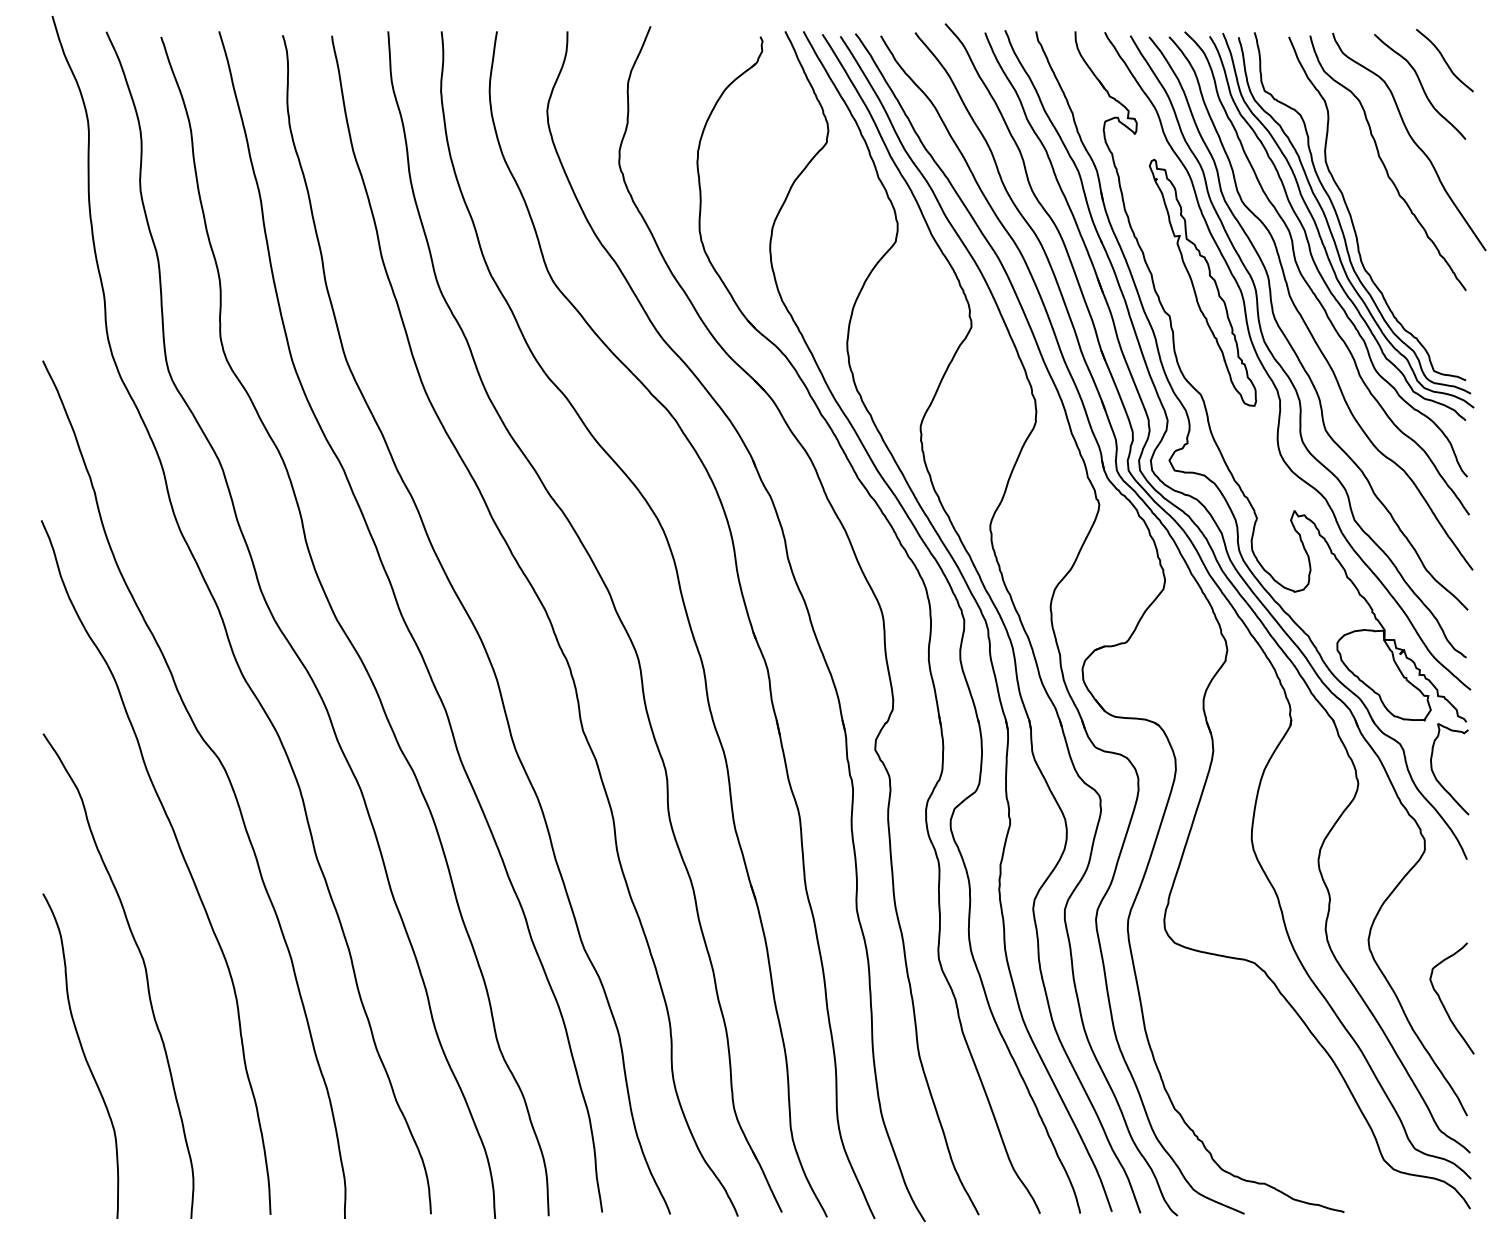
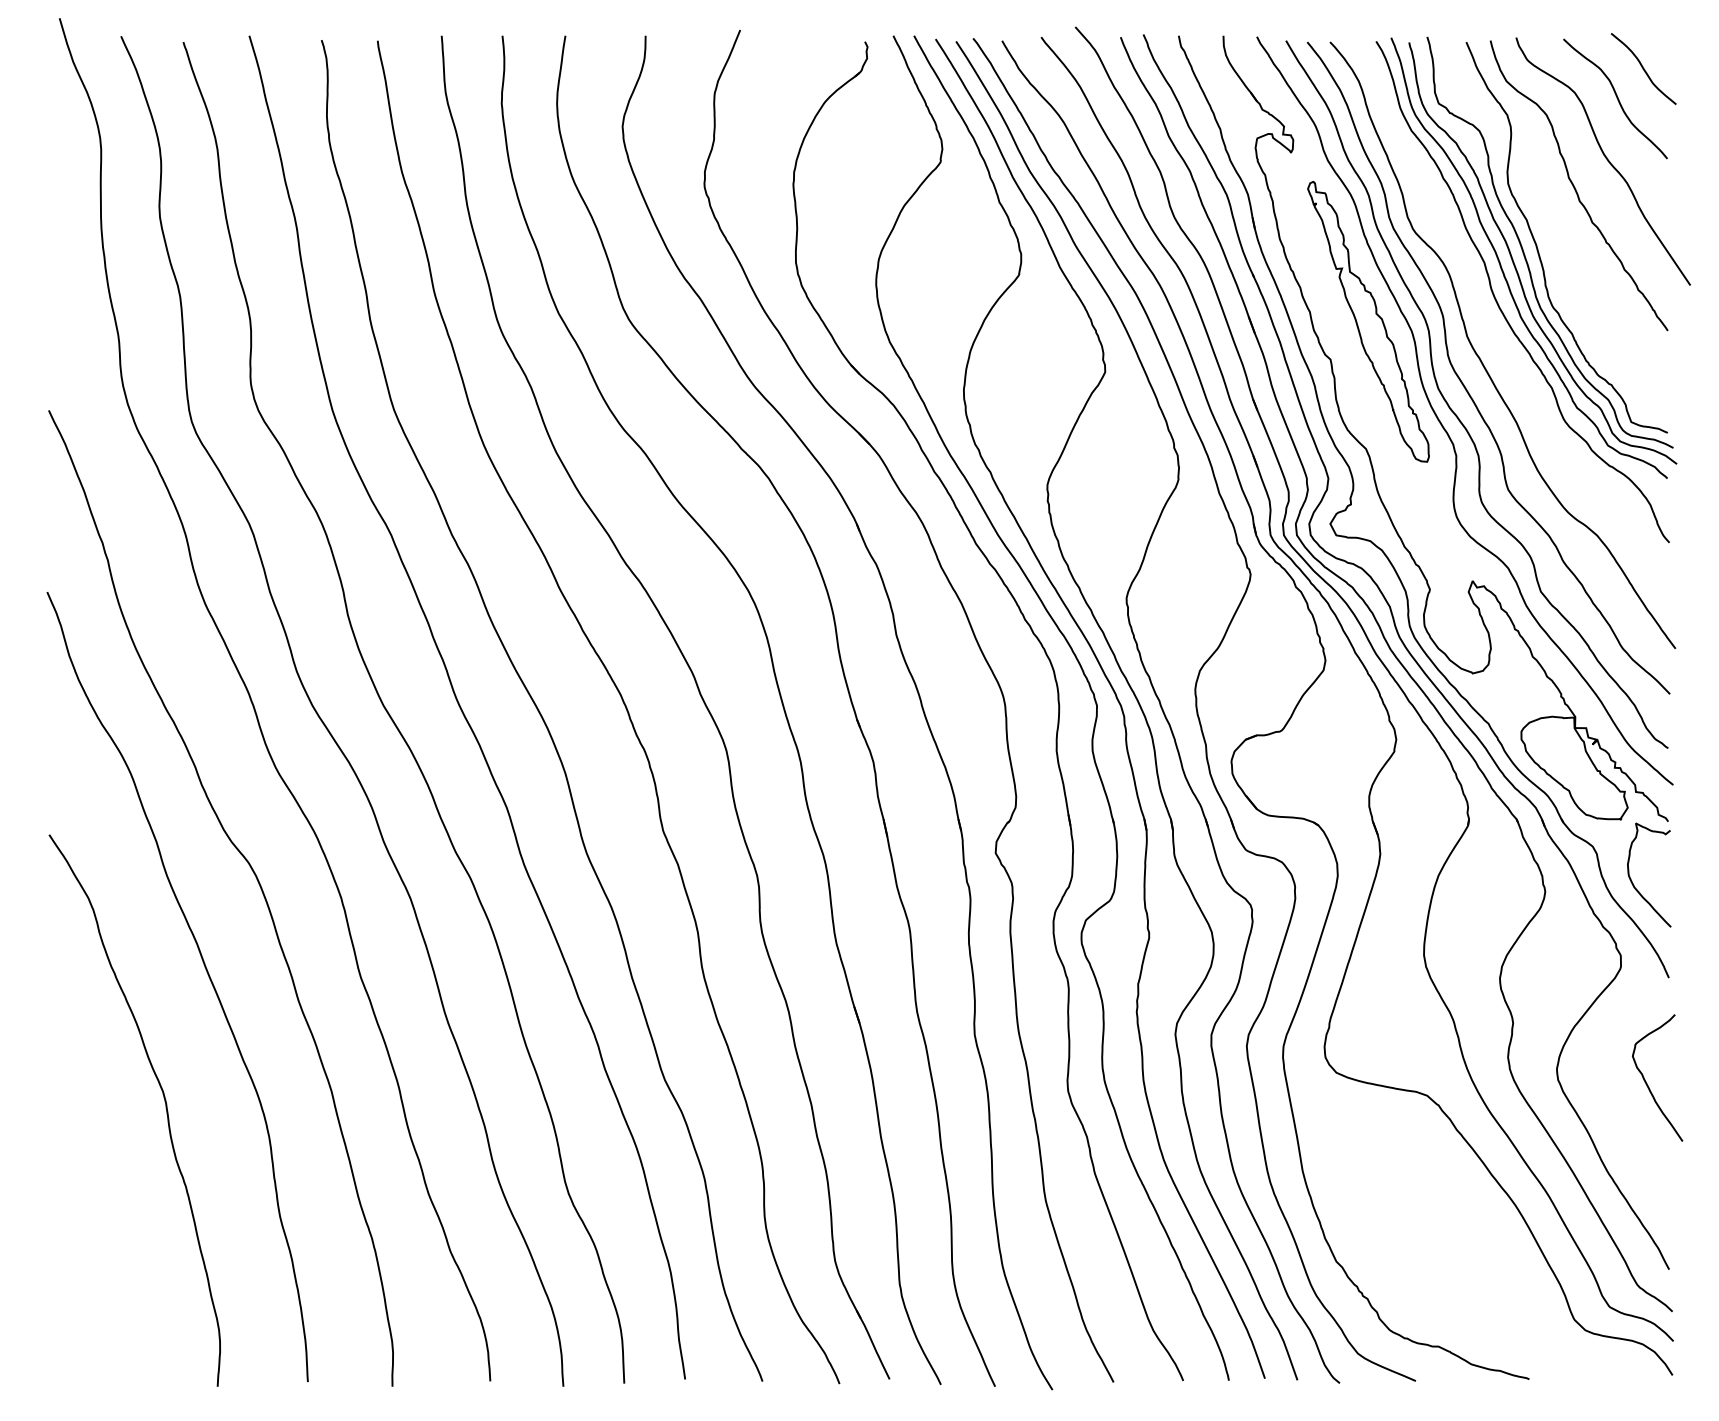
curve: (1308, 283) -> (1488, 322), removed
curve: (1443, 1003) -> (1647, 1083), moved
curve: (82, 1053) -> (93, 1198), removed

